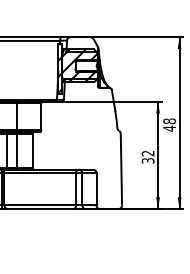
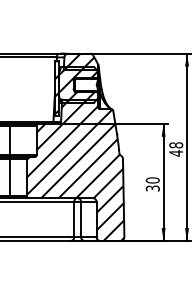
hatch: (80, 44) -> (79, 61), added
hatch: (76, 144) -> (74, 170), added
text: (147, 153) -> (152, 180), 32 -> 30

